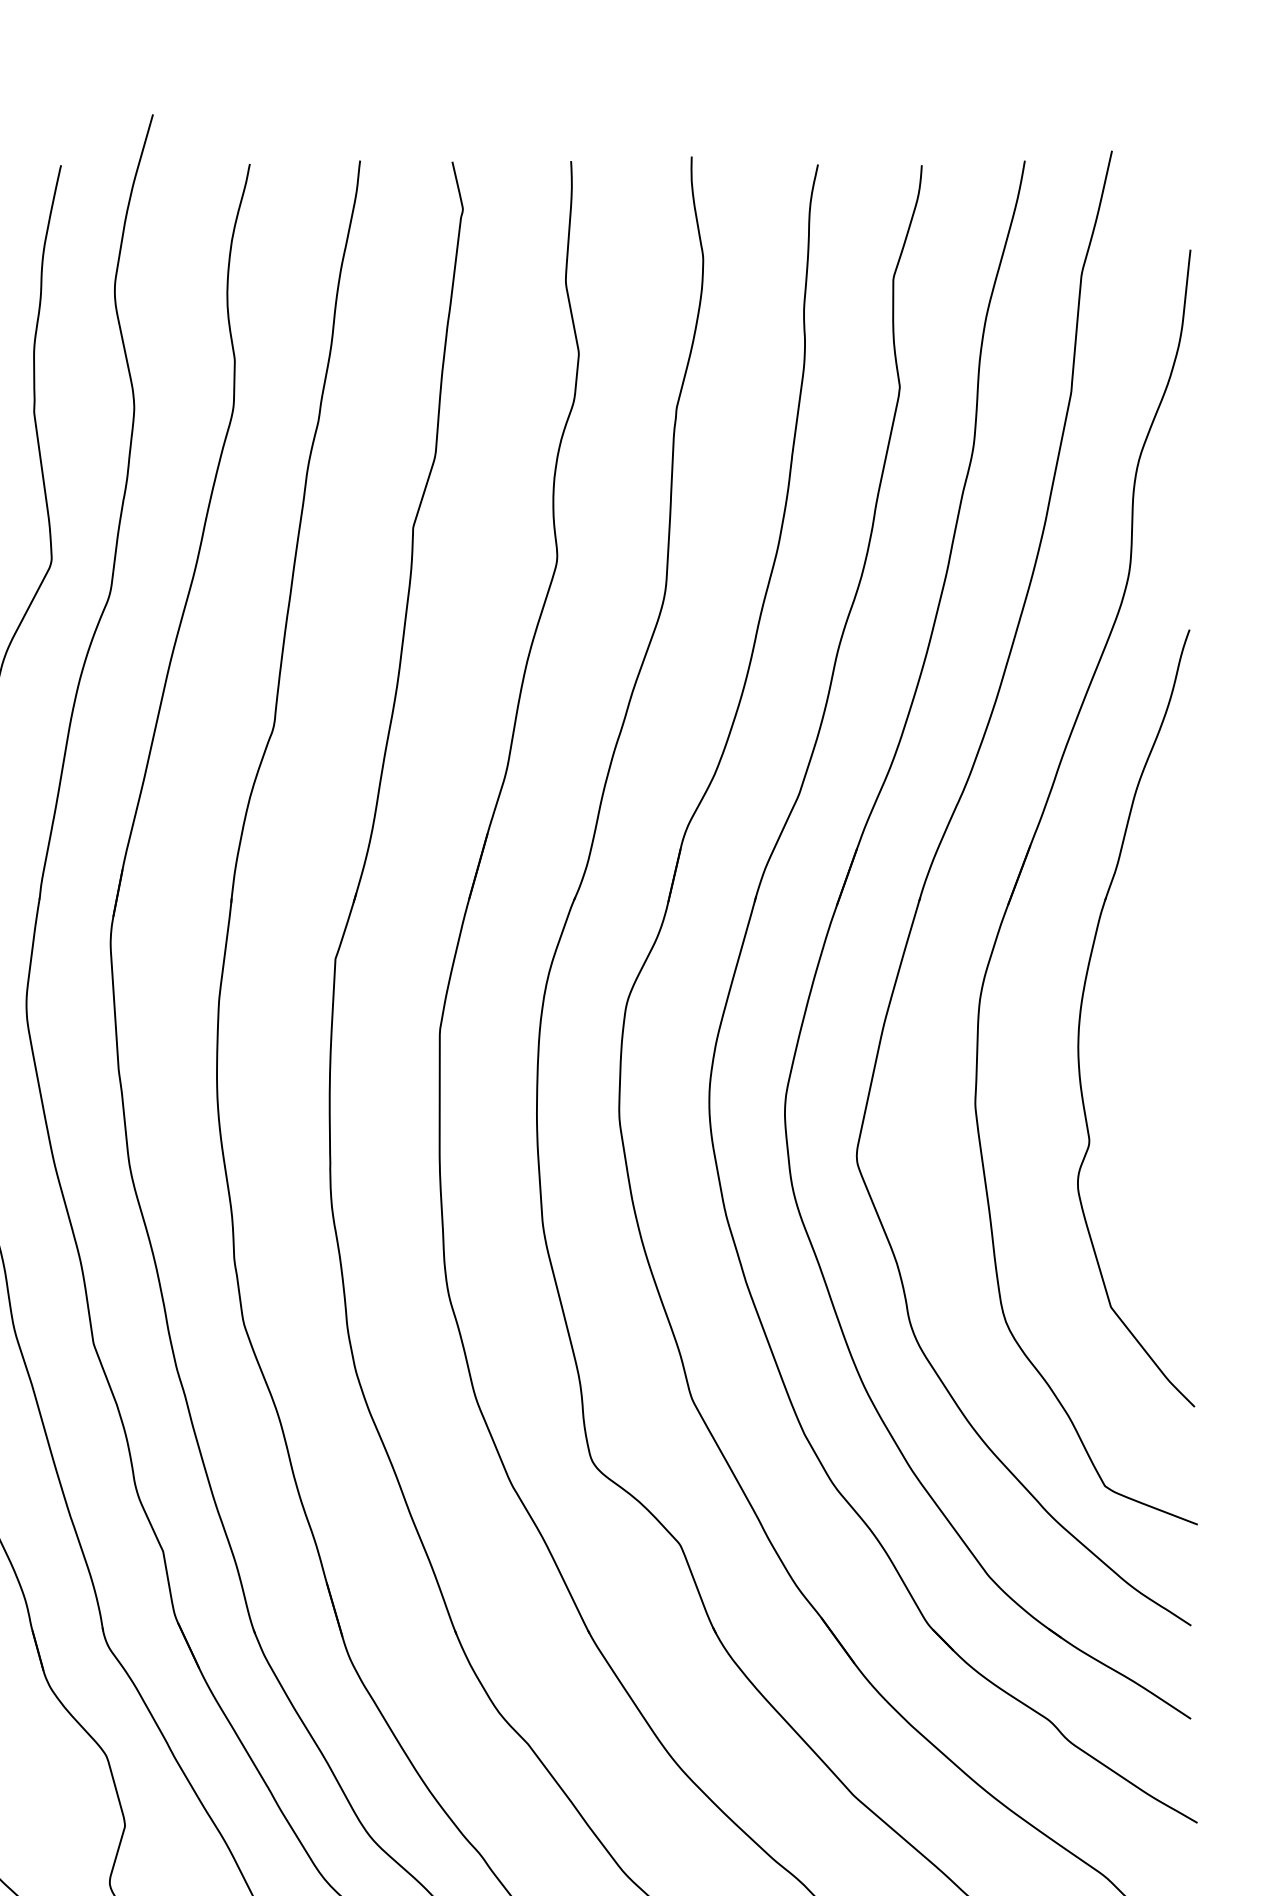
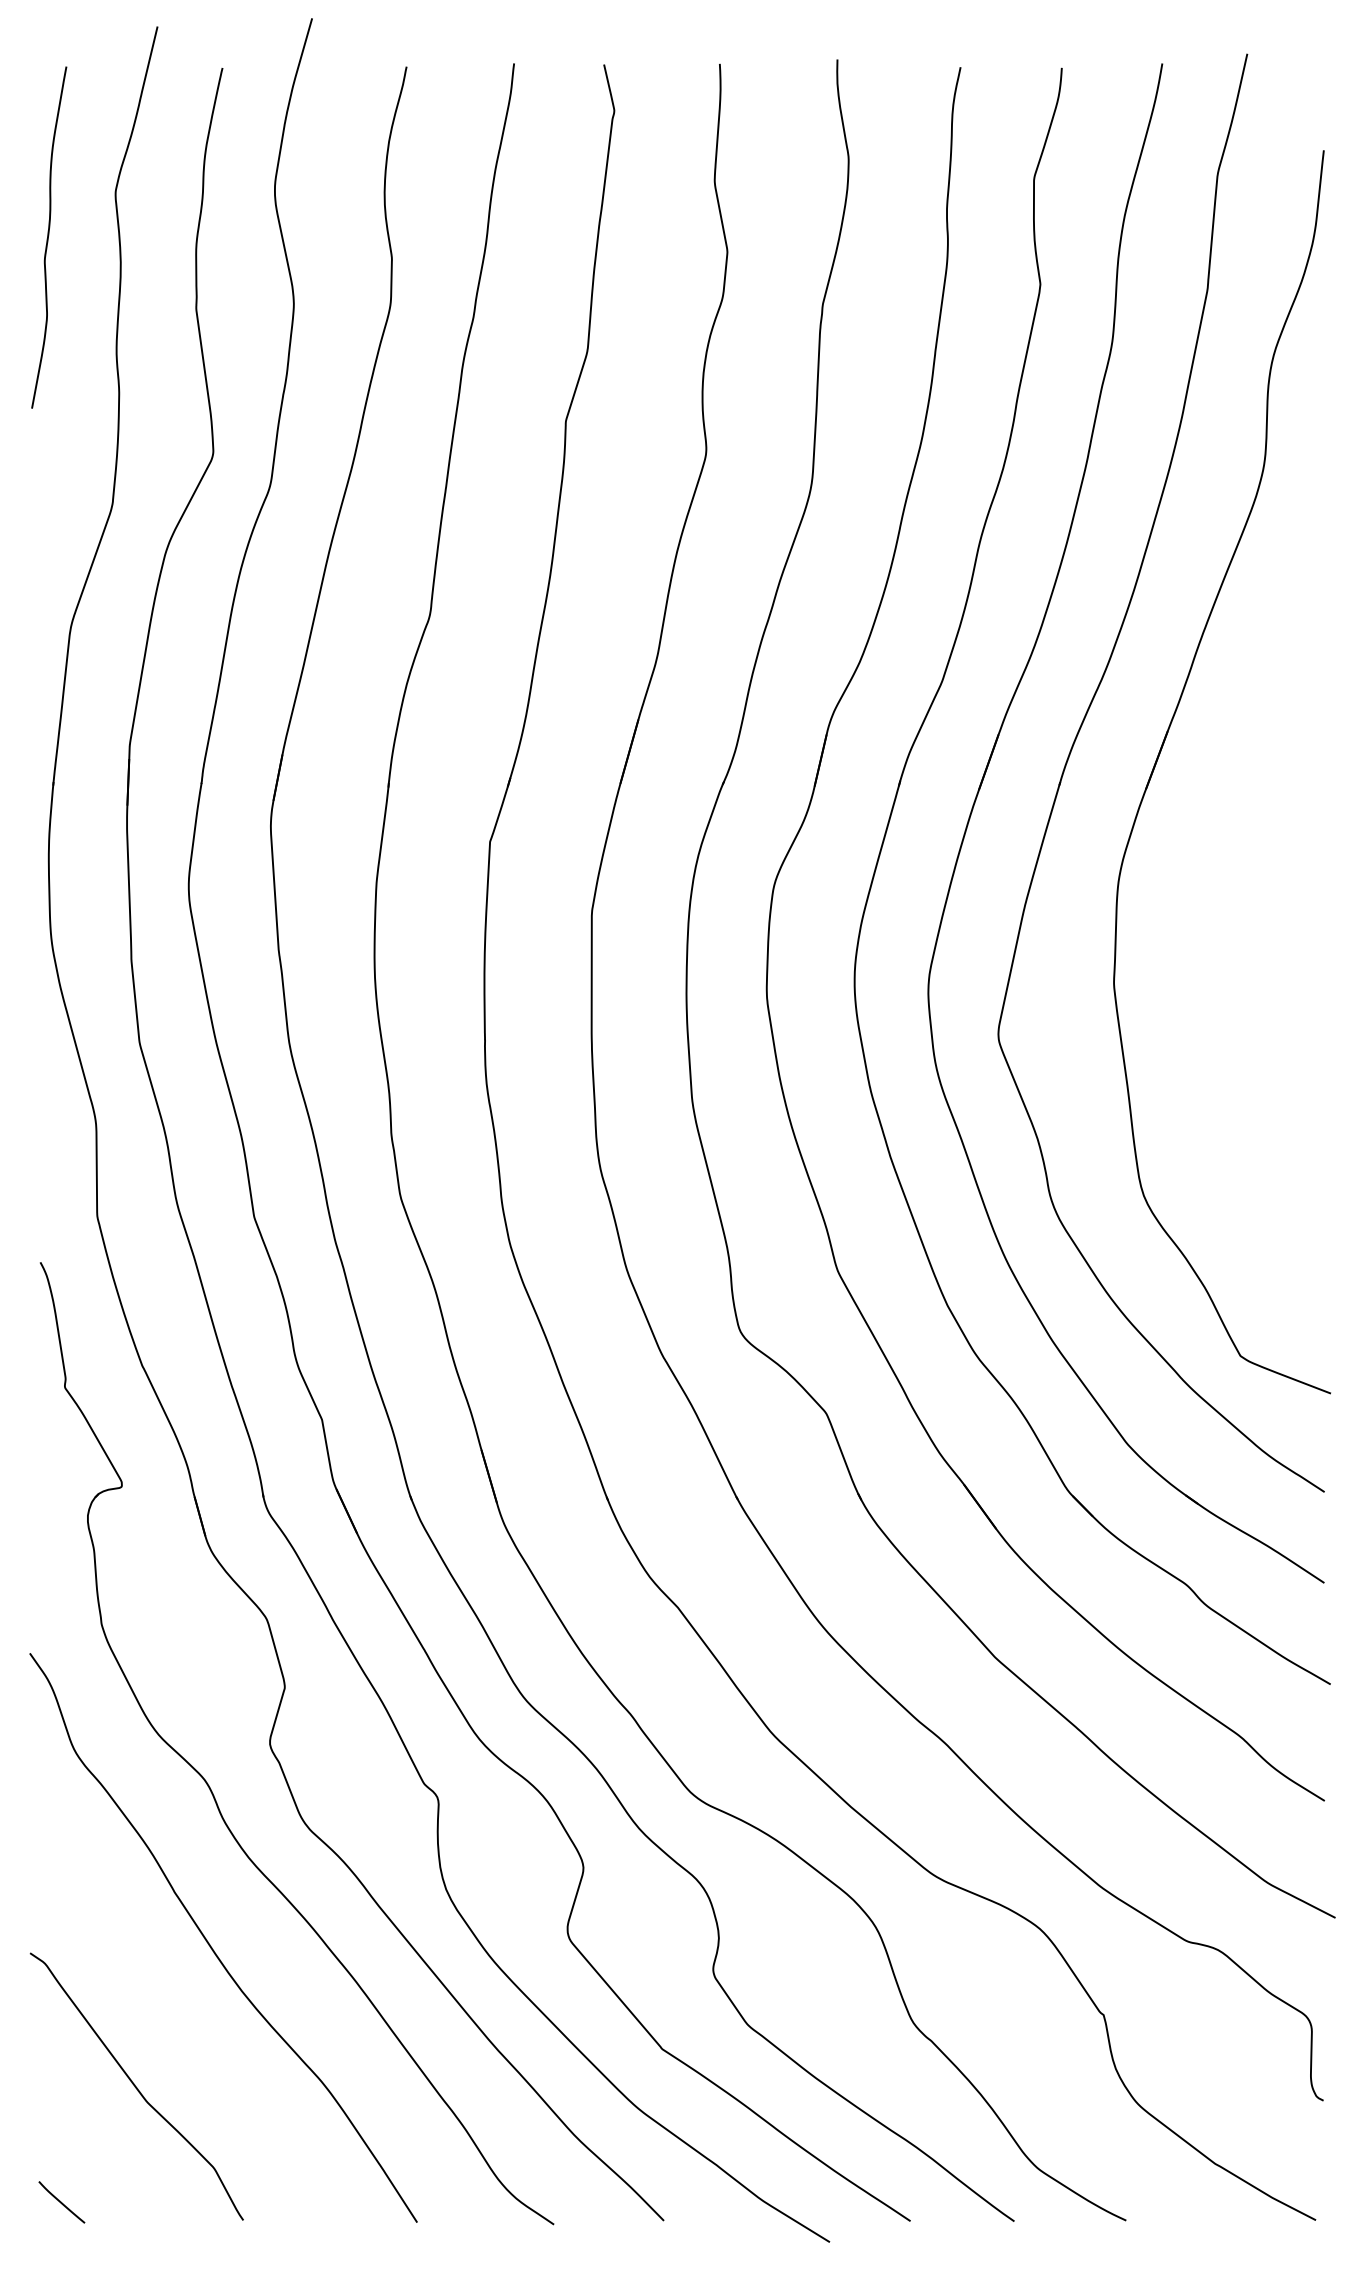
part: (1081, 1014) -> (1217, 896), removed

